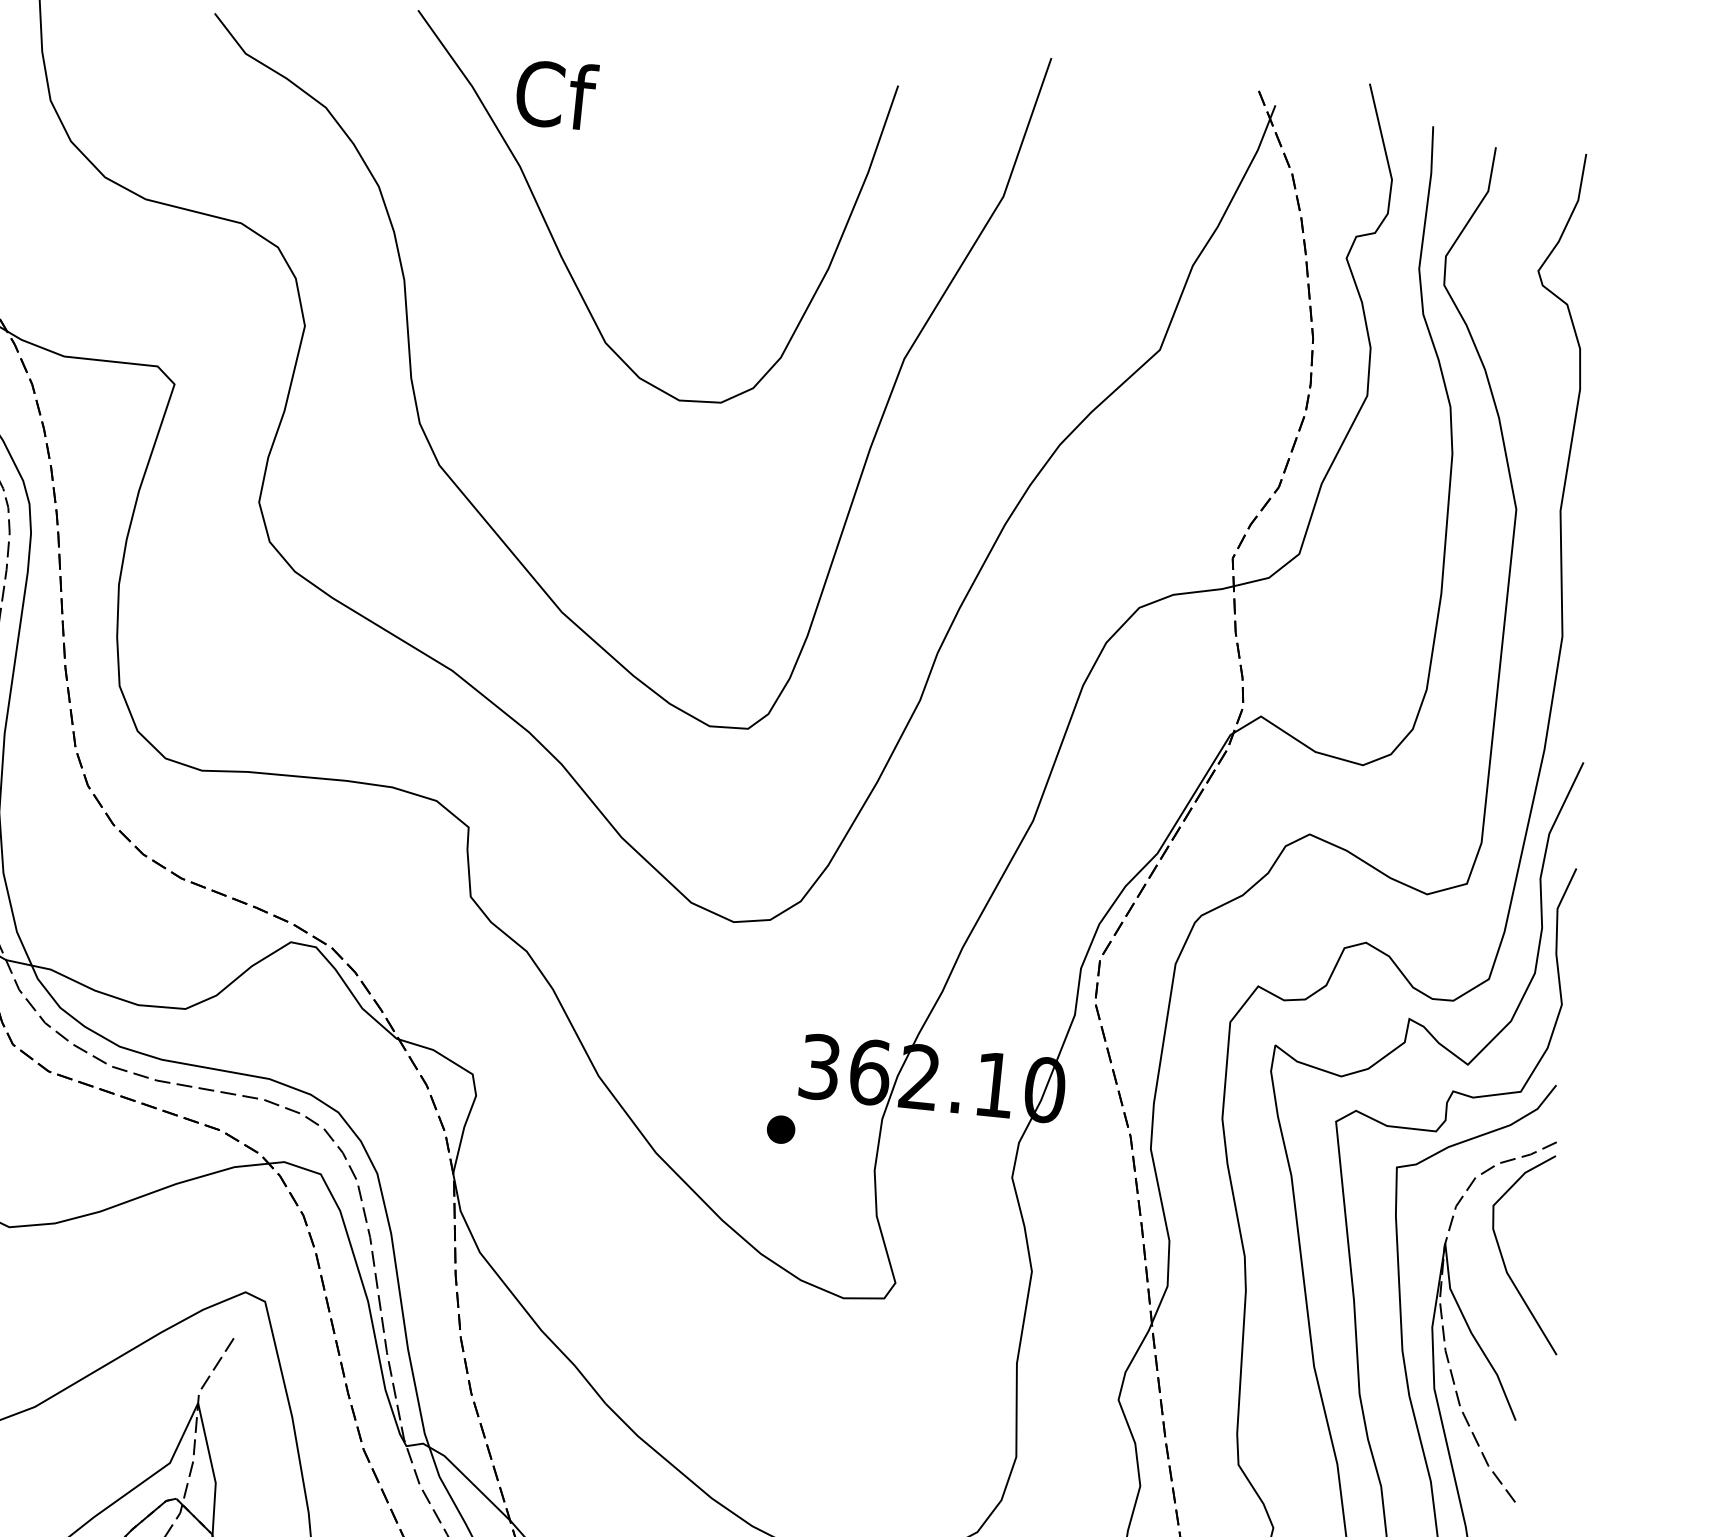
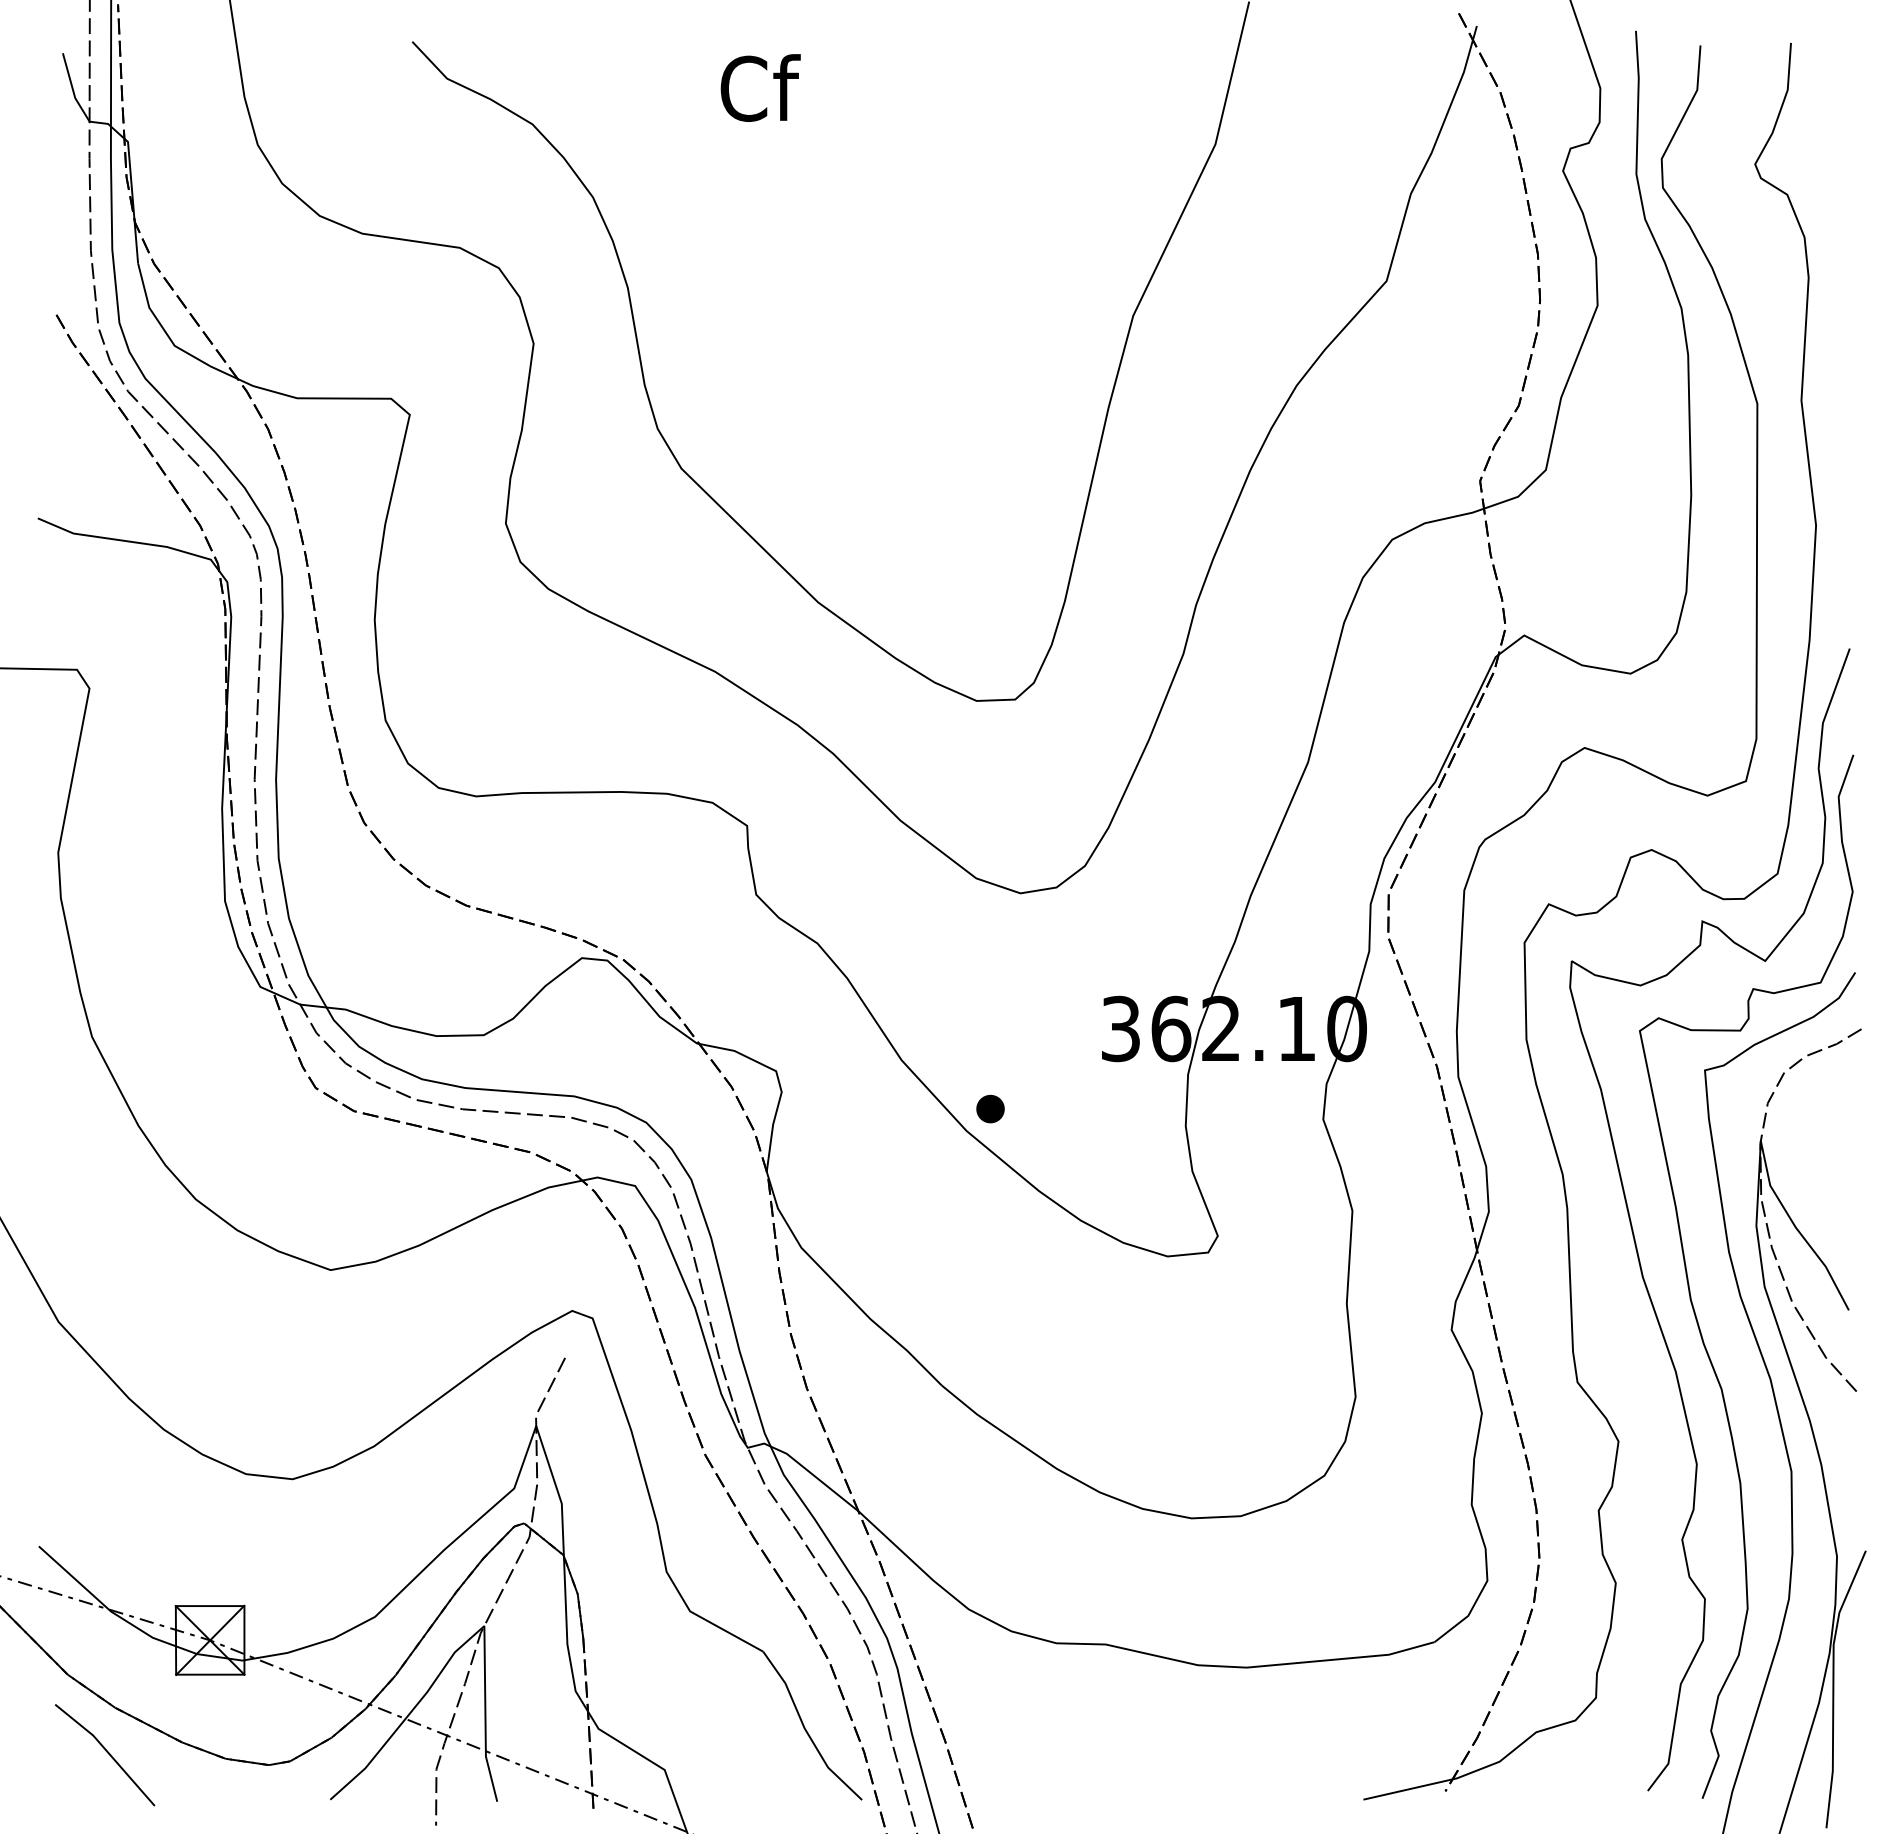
curve: (559, 250) -> (779, 242), removed
part: (781, 1129) -> (990, 1108), moved
curve: (1504, 1260) -> (1821, 1152), removed

